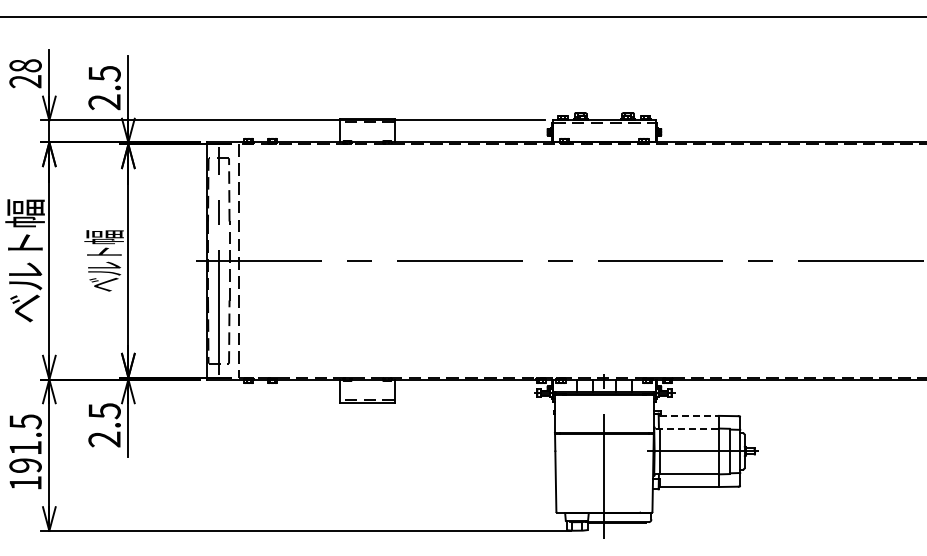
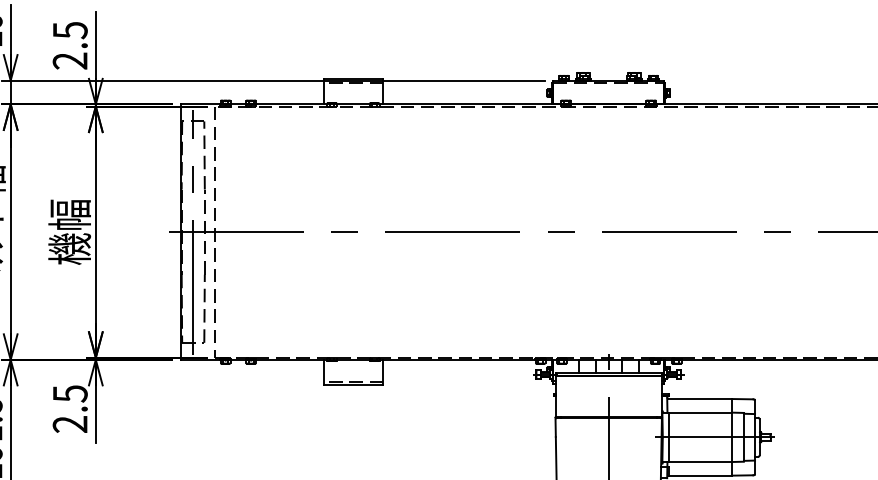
text: (103, 260) -> (69, 231), ベルト幅 -> 機幅
line: (690, 415) -> (701, 398), dashed -> solid
line: (687, 428) -> (698, 412), dashed -> solid

